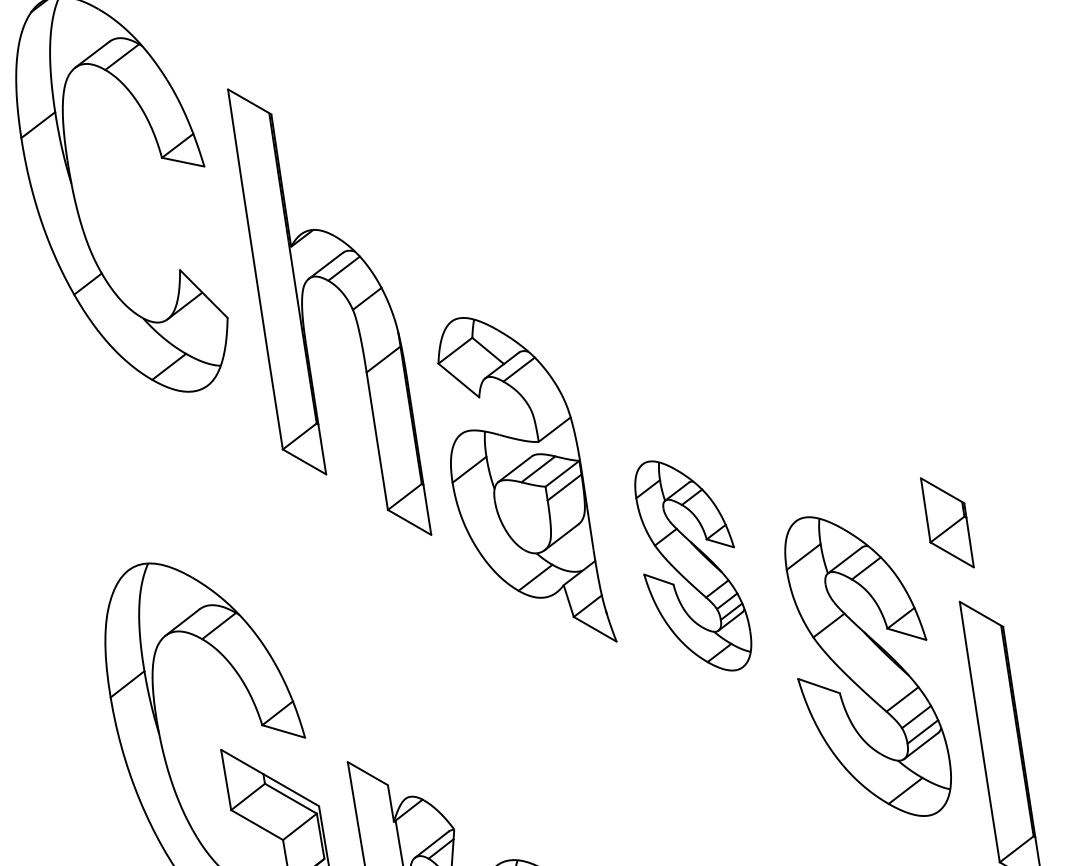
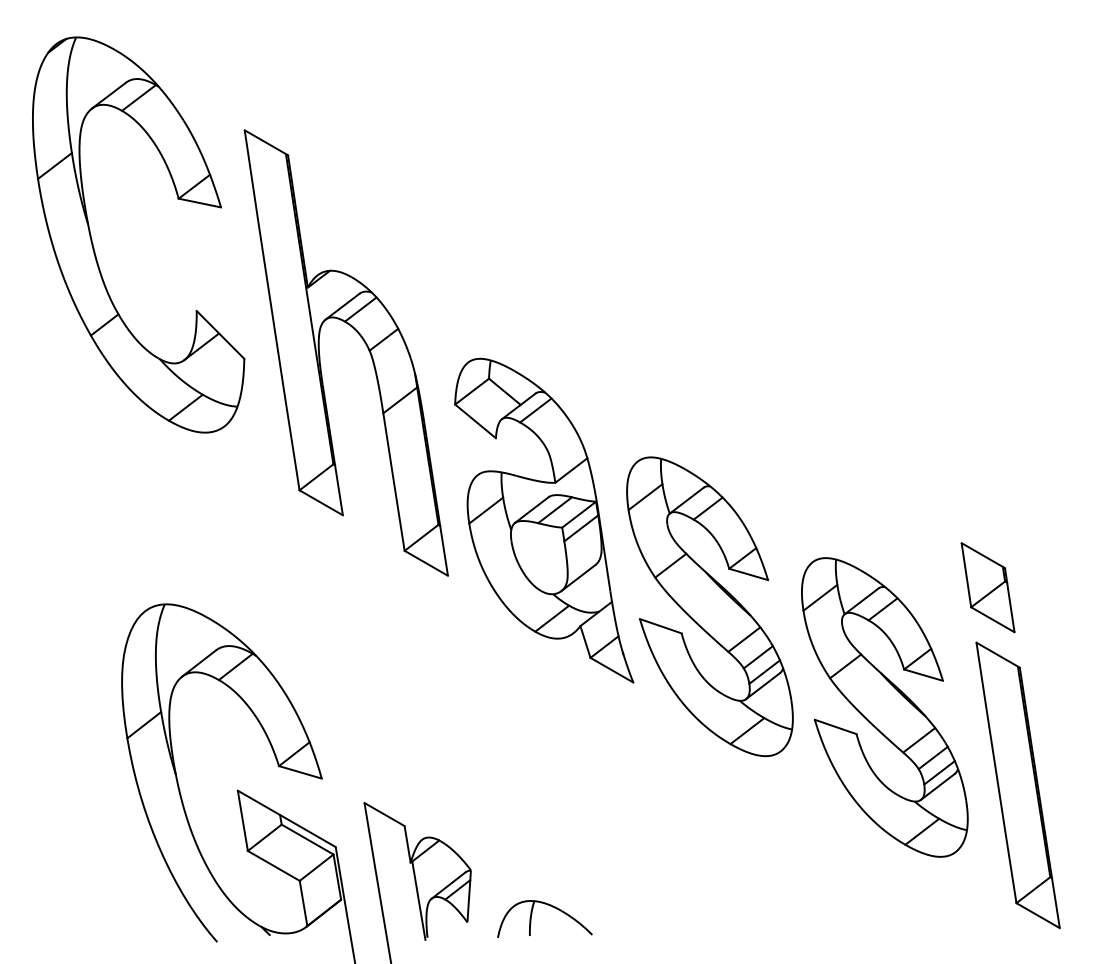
part: (946, 522) -> (987, 587), moved
part: (692, 565) -> (709, 606), size x1.43

